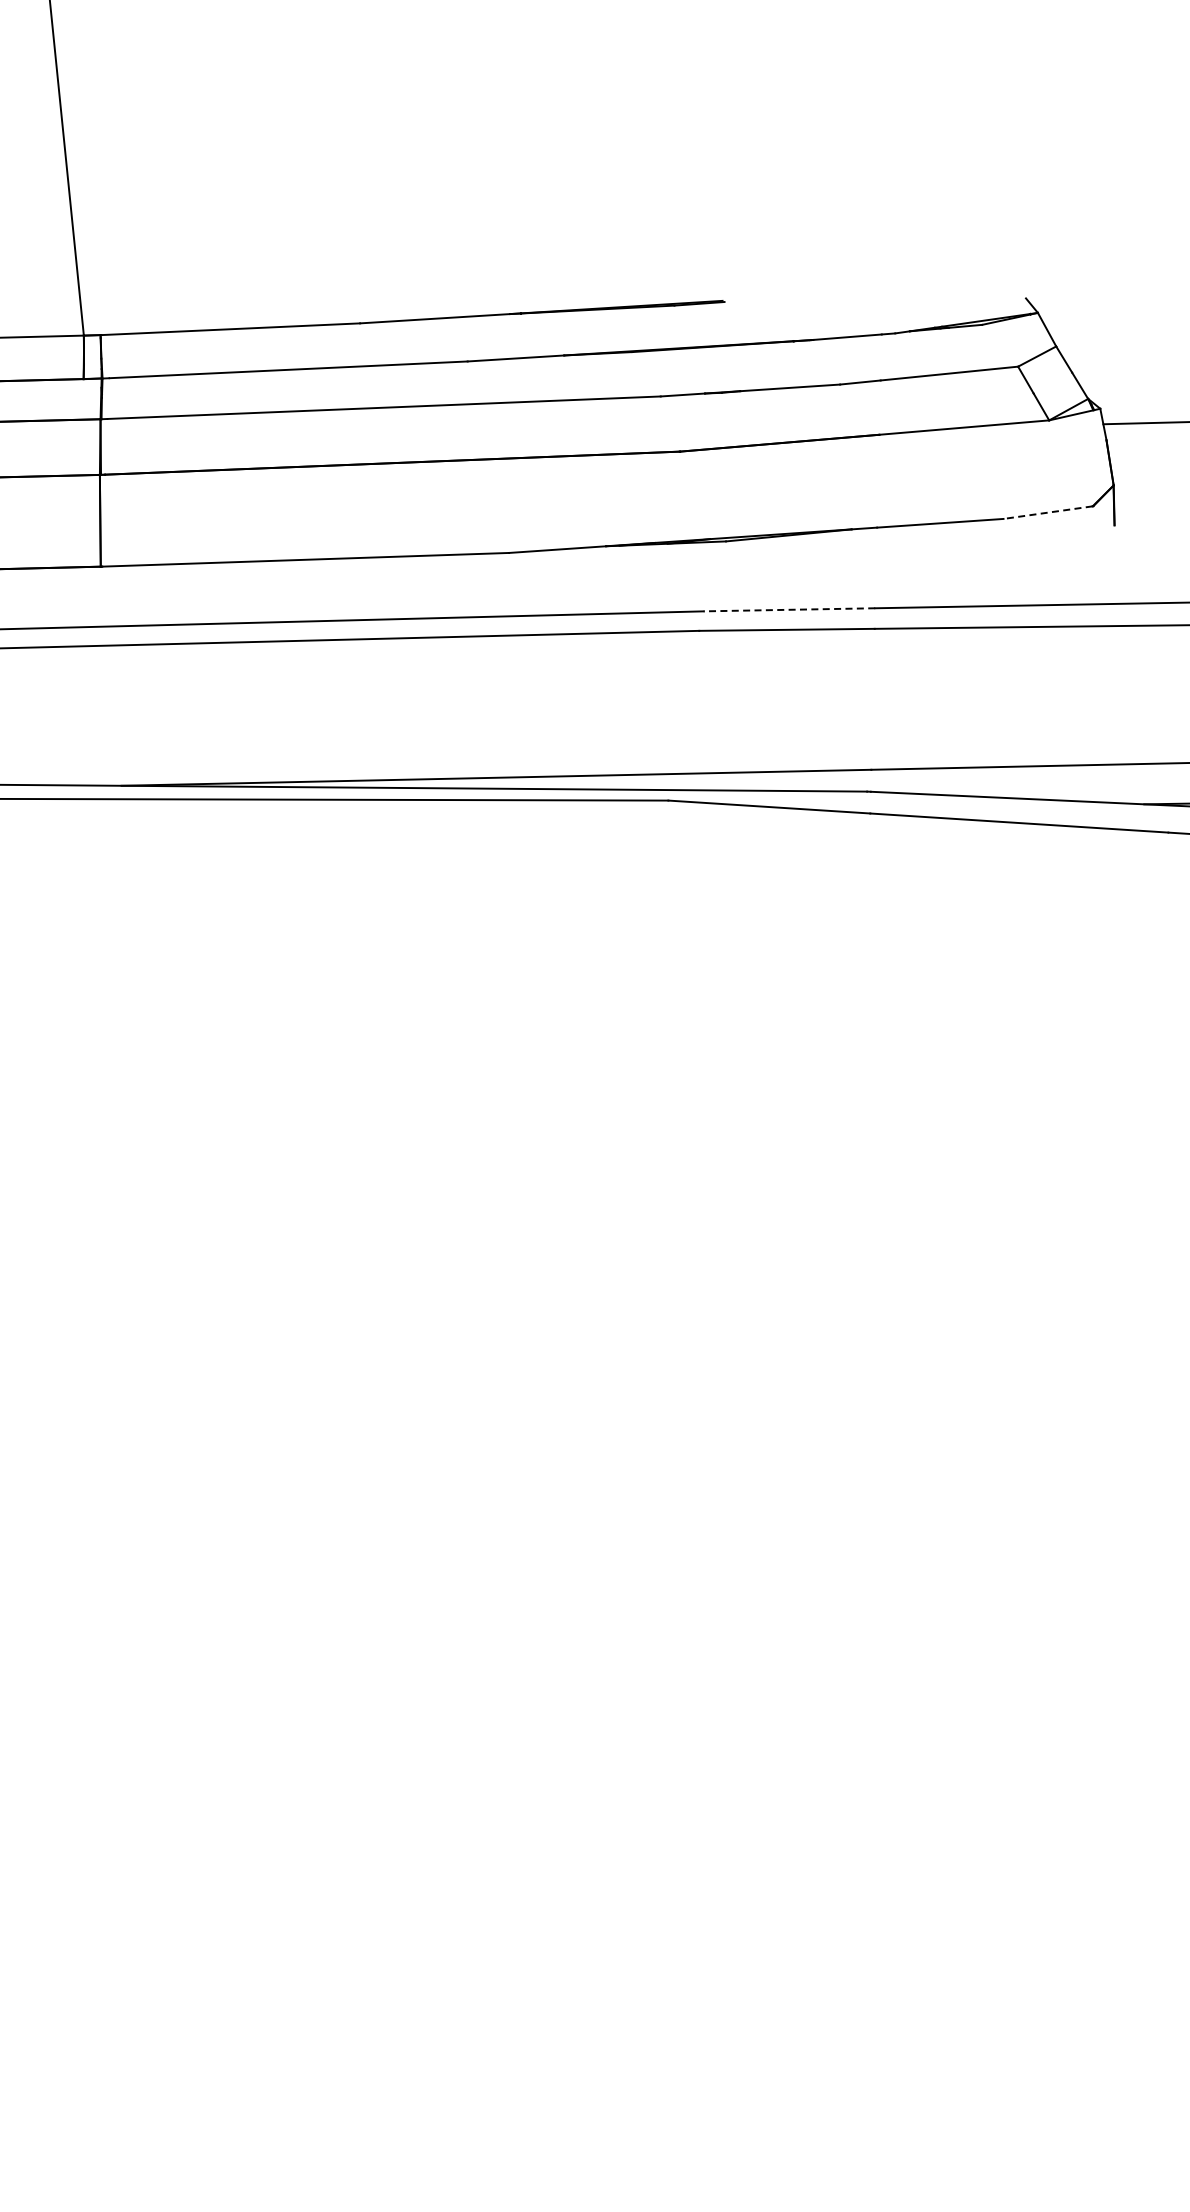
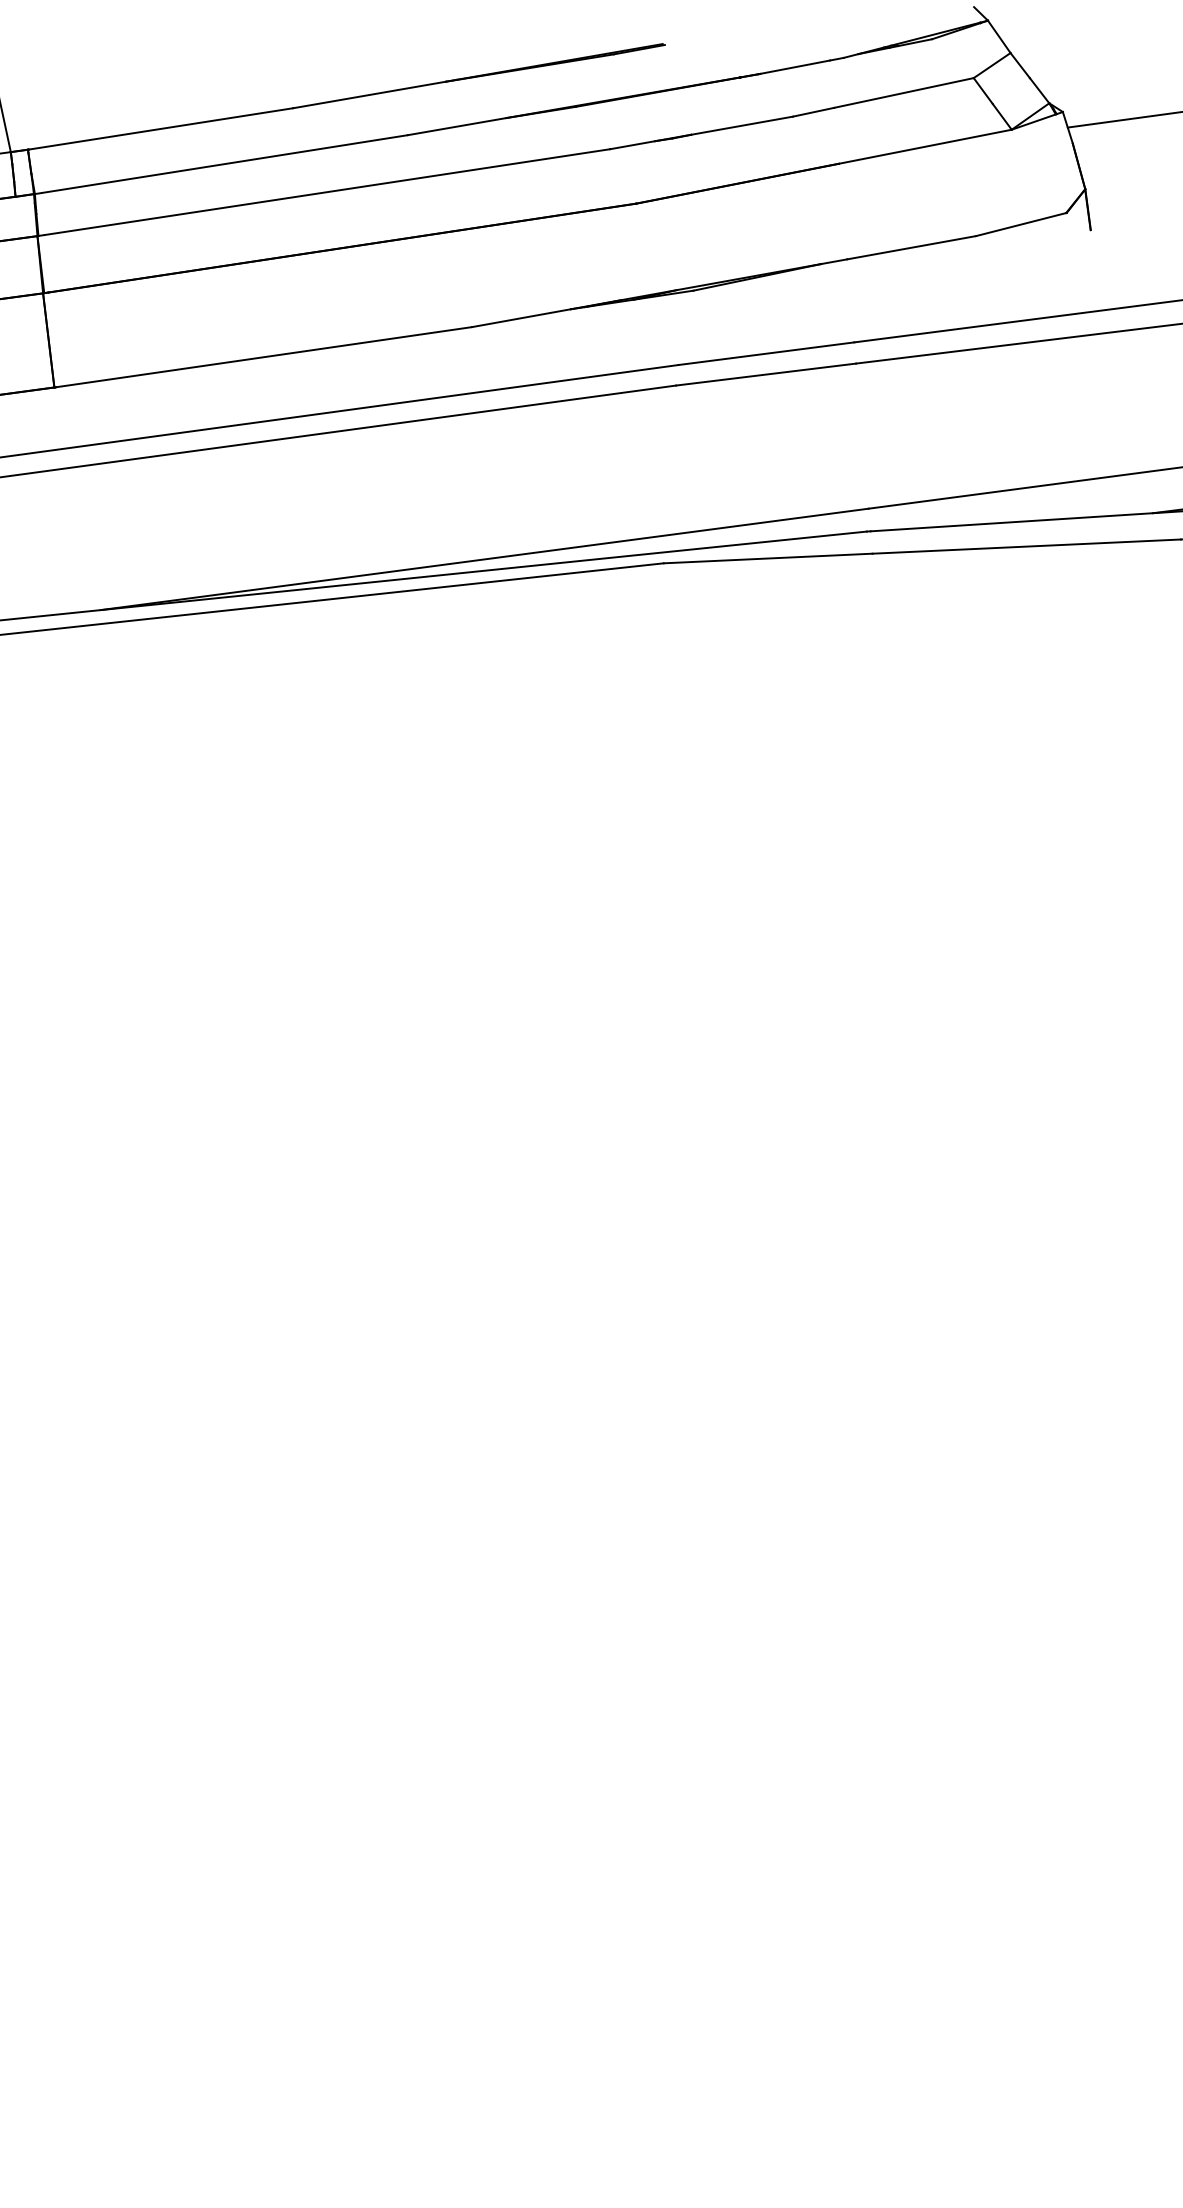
line: (1047, 512) -> (1020, 224), dashed -> solid
line: (789, 609) -> (766, 353), dashed -> solid

